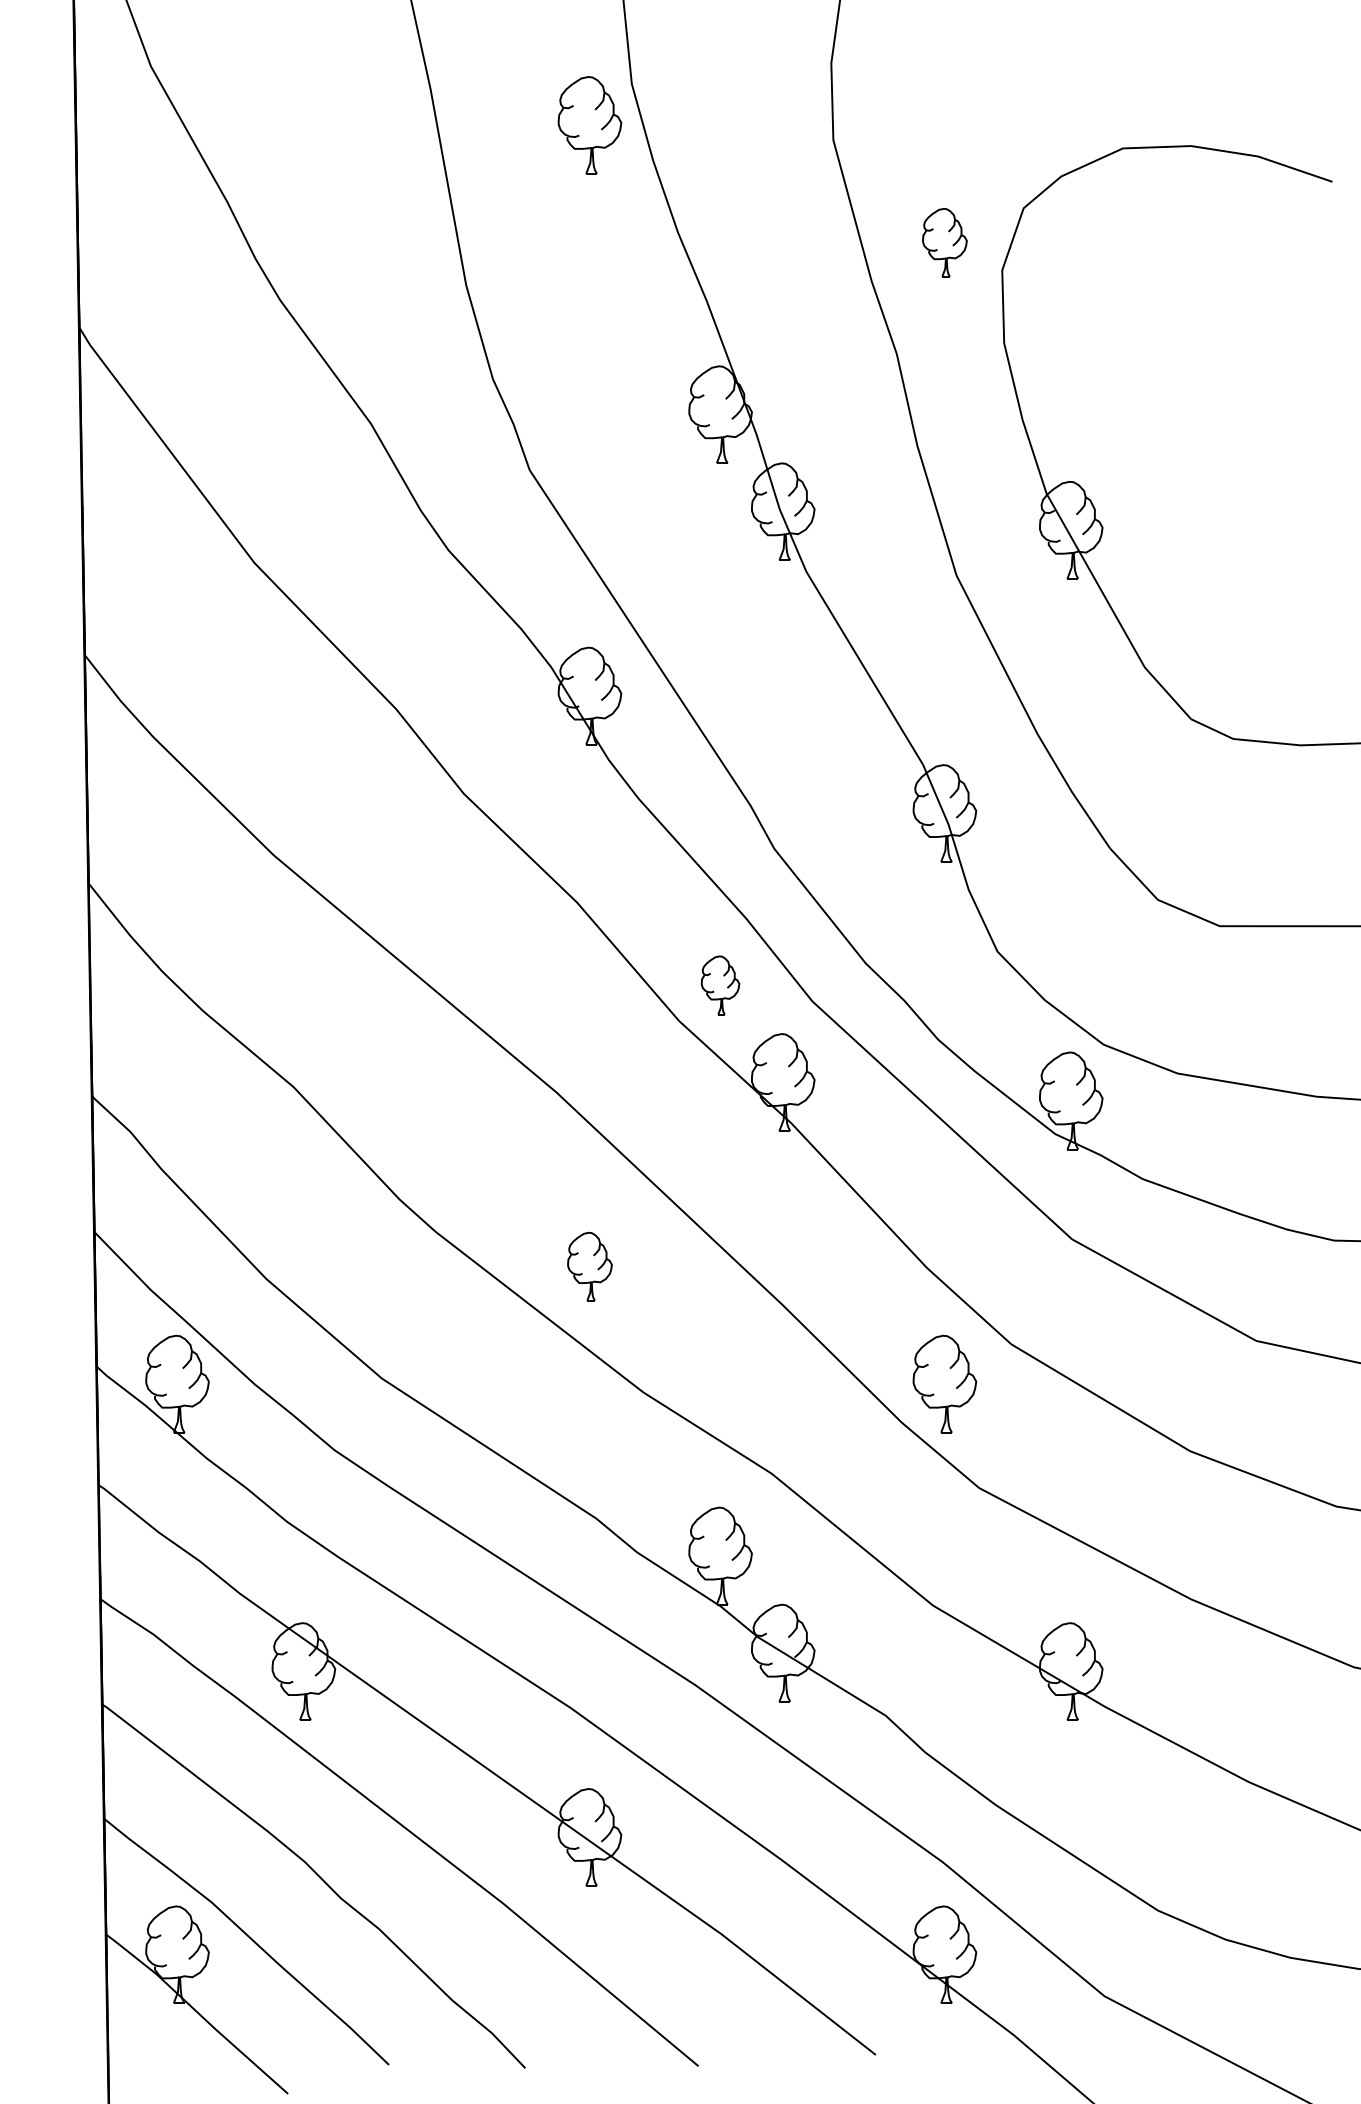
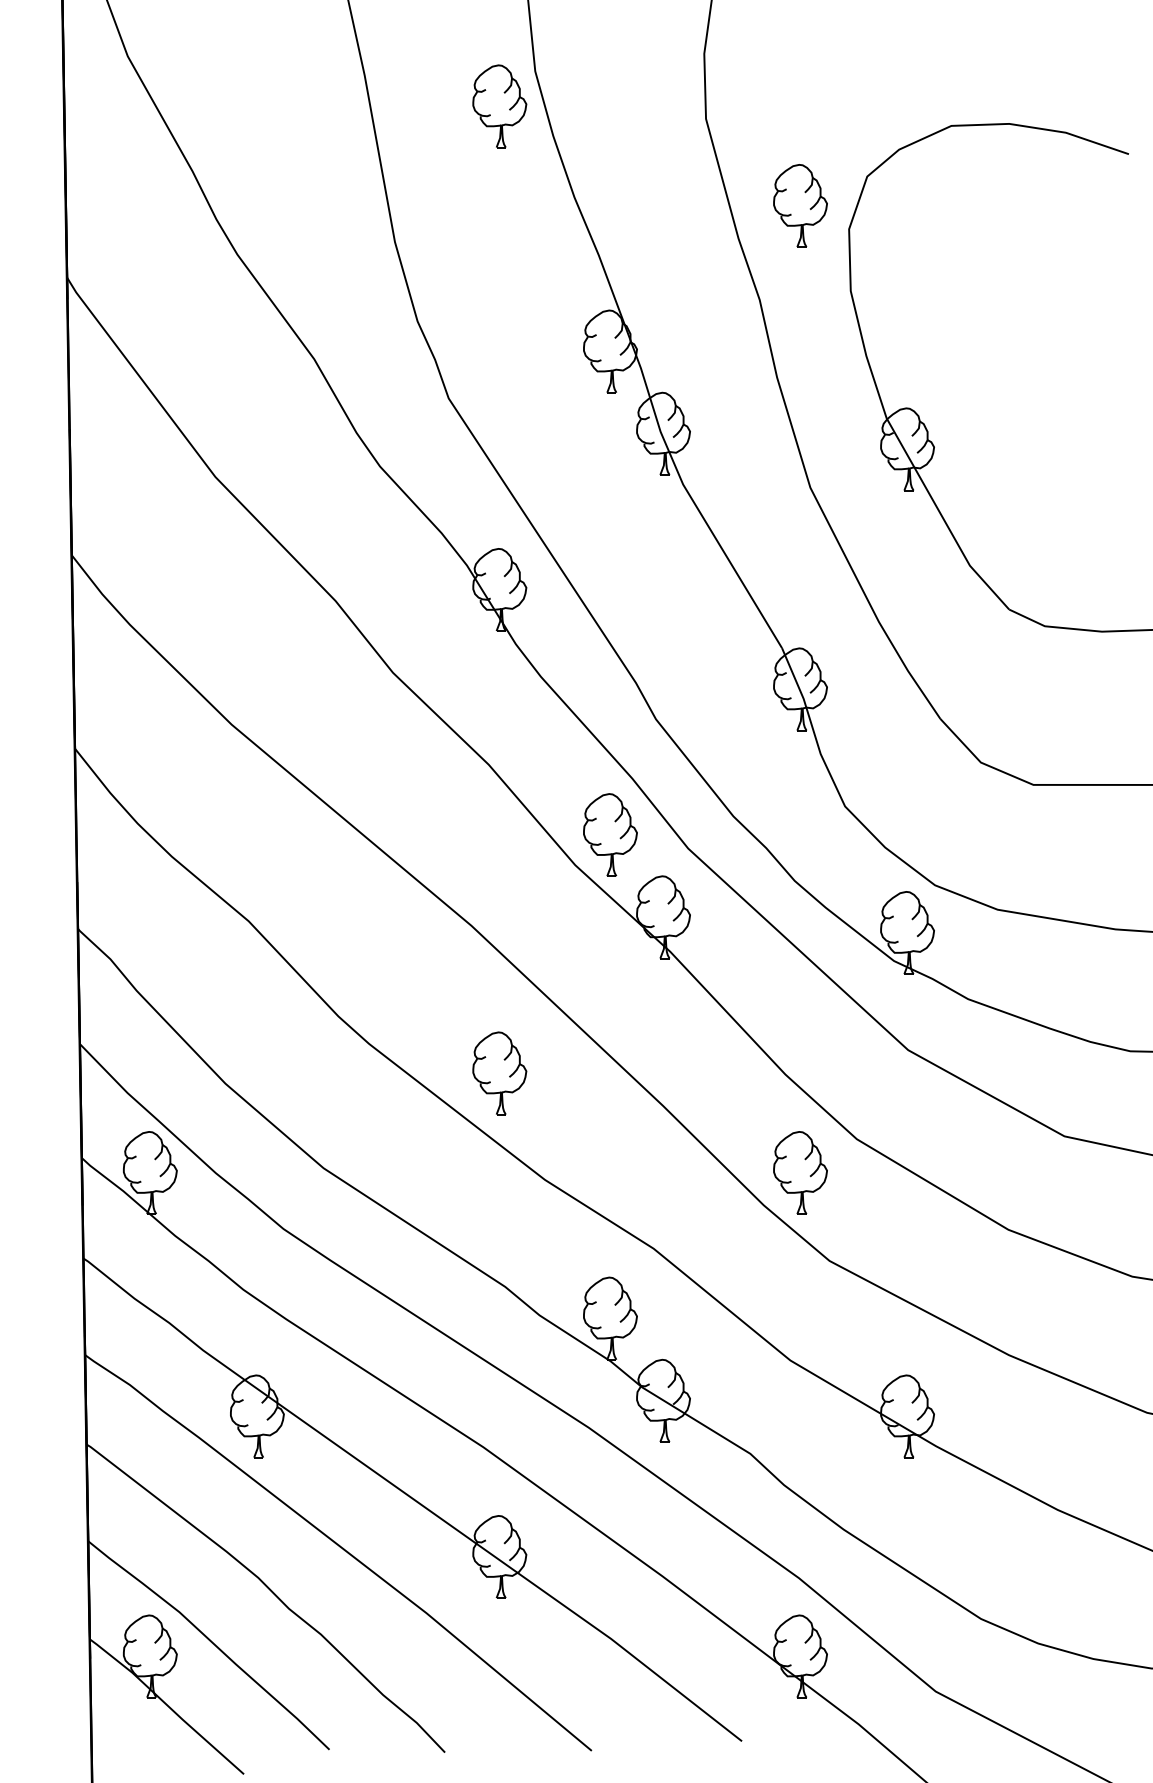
part: (944, 242) -> (800, 205), size x1.43
part: (720, 985) -> (610, 835), size x1.67
part: (589, 1266) -> (499, 1073), size x1.43

